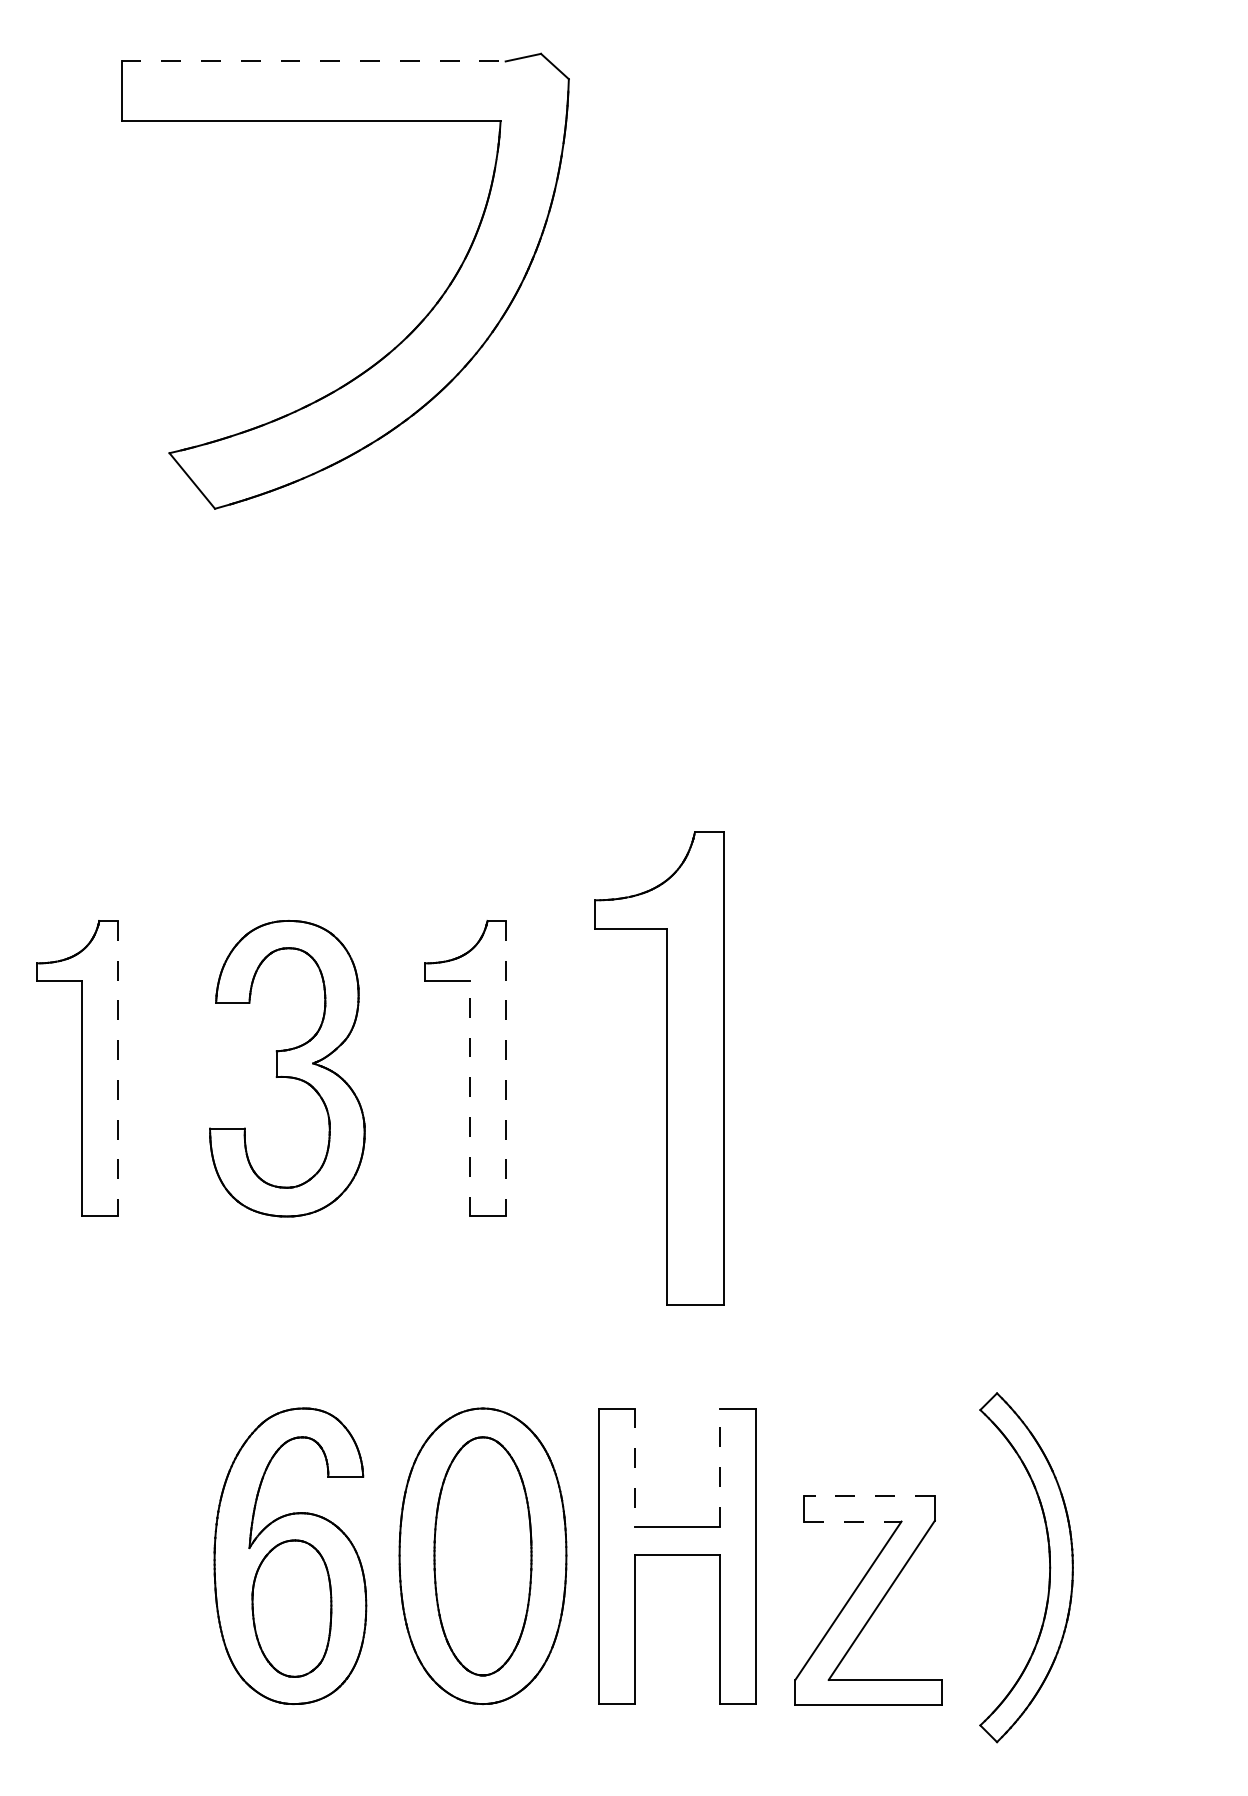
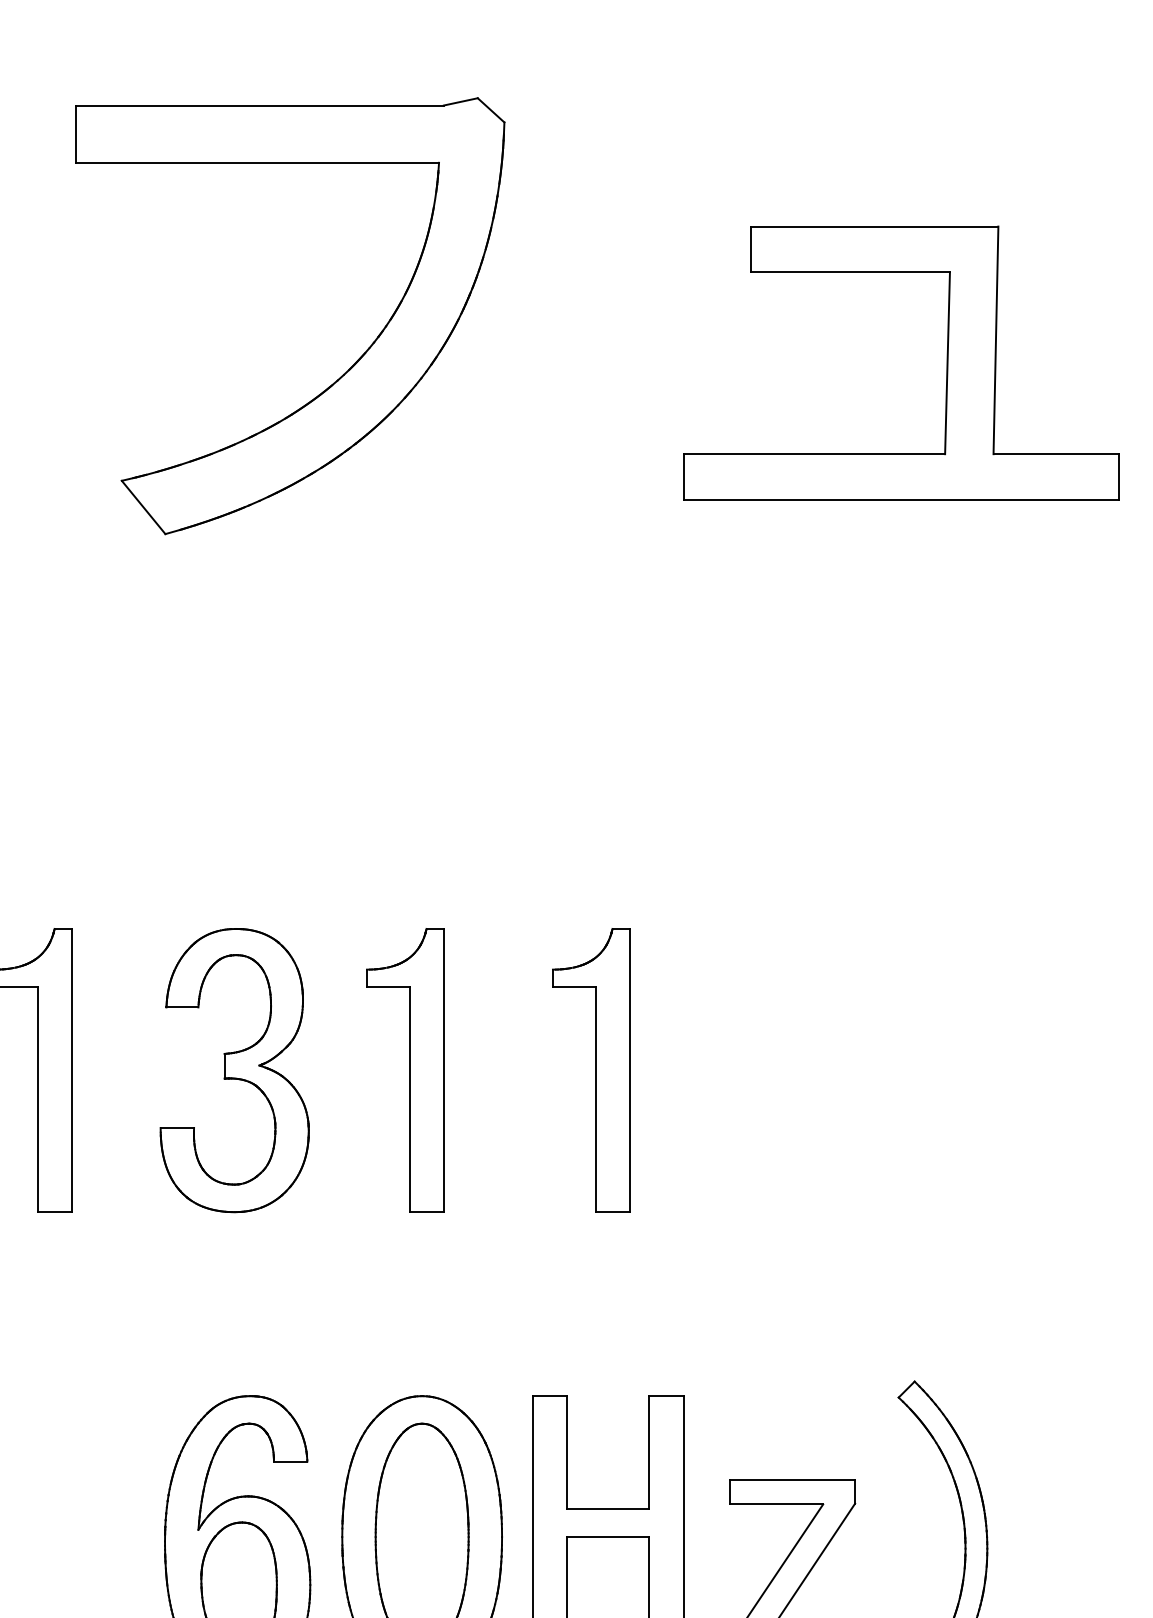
line: (314, 61) -> (260, 105), dashed -> solid
part: (1030, 329) -> (946, 362), added
line: (117, 1068) -> (71, 1070), dashed -> solid
line: (505, 1068) -> (443, 1070), dashed -> solid
part: (659, 1068) -> (591, 1070), size x0.62
line: (469, 1098) -> (409, 1099), dashed -> solid
line: (720, 1467) -> (649, 1452), dashed -> solid
line: (634, 1468) -> (567, 1453), dashed -> solid
line: (869, 1496) -> (792, 1480), dashed -> solid
line: (853, 1521) -> (777, 1504), dashed -> solid

